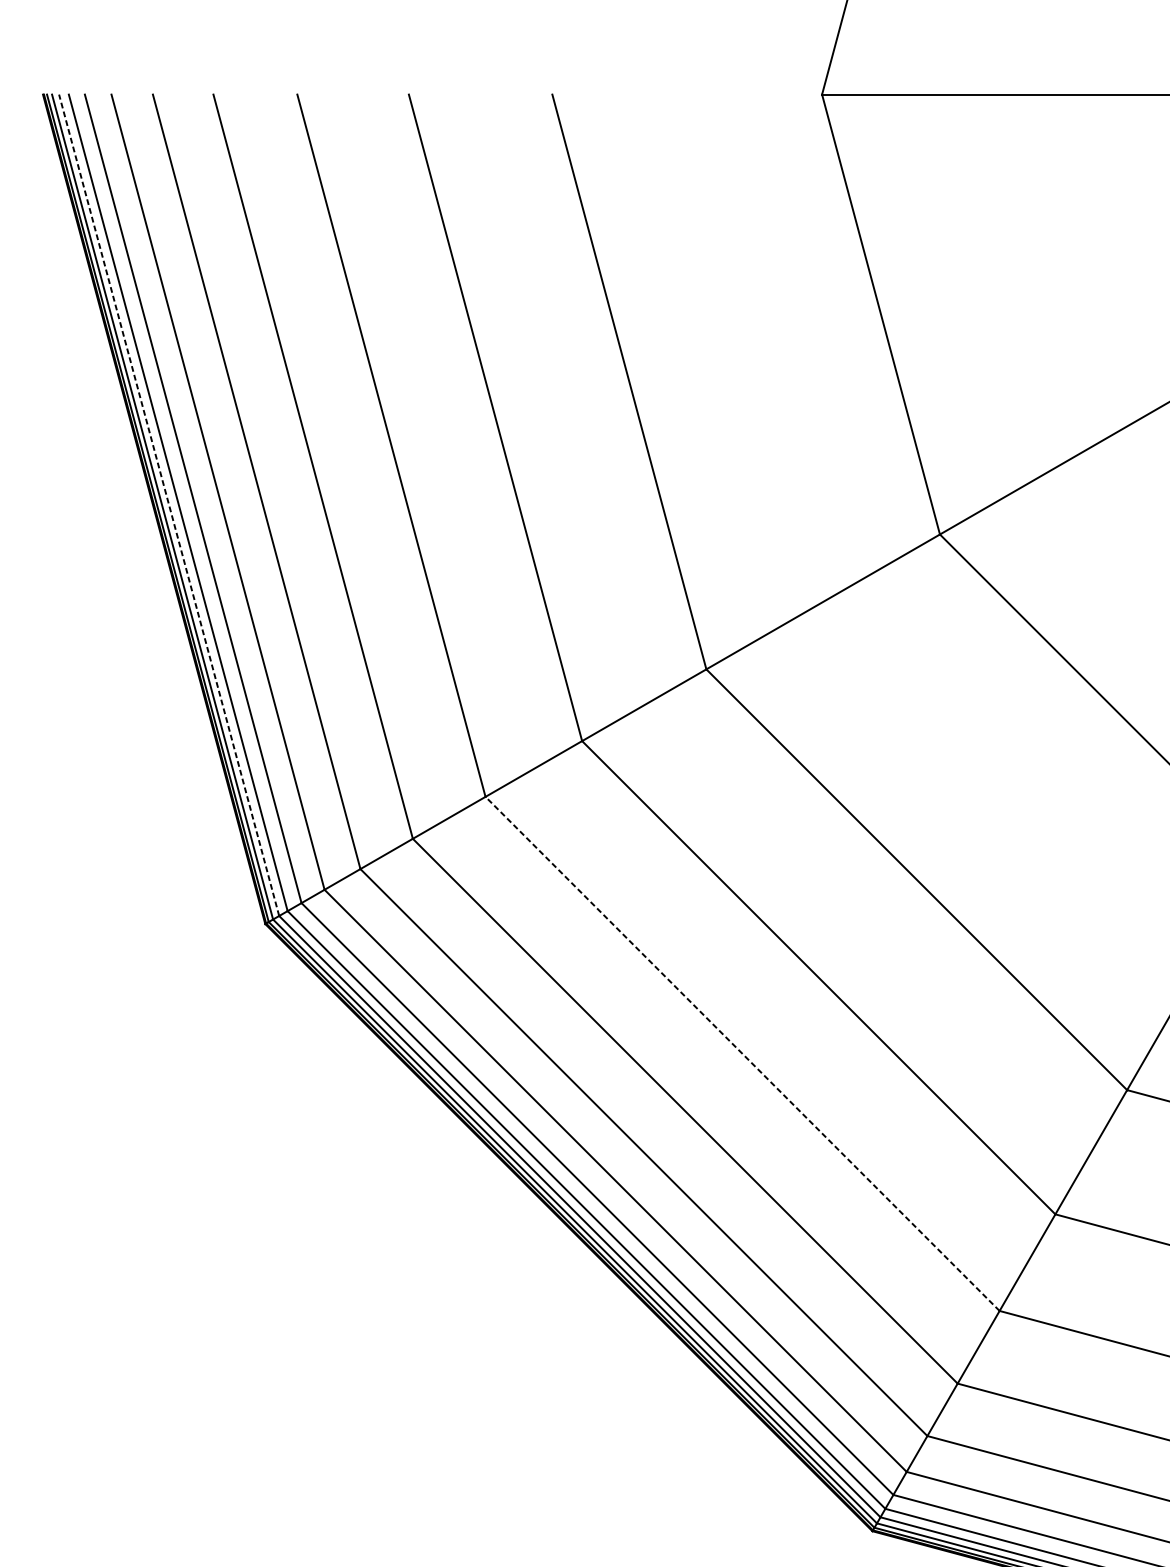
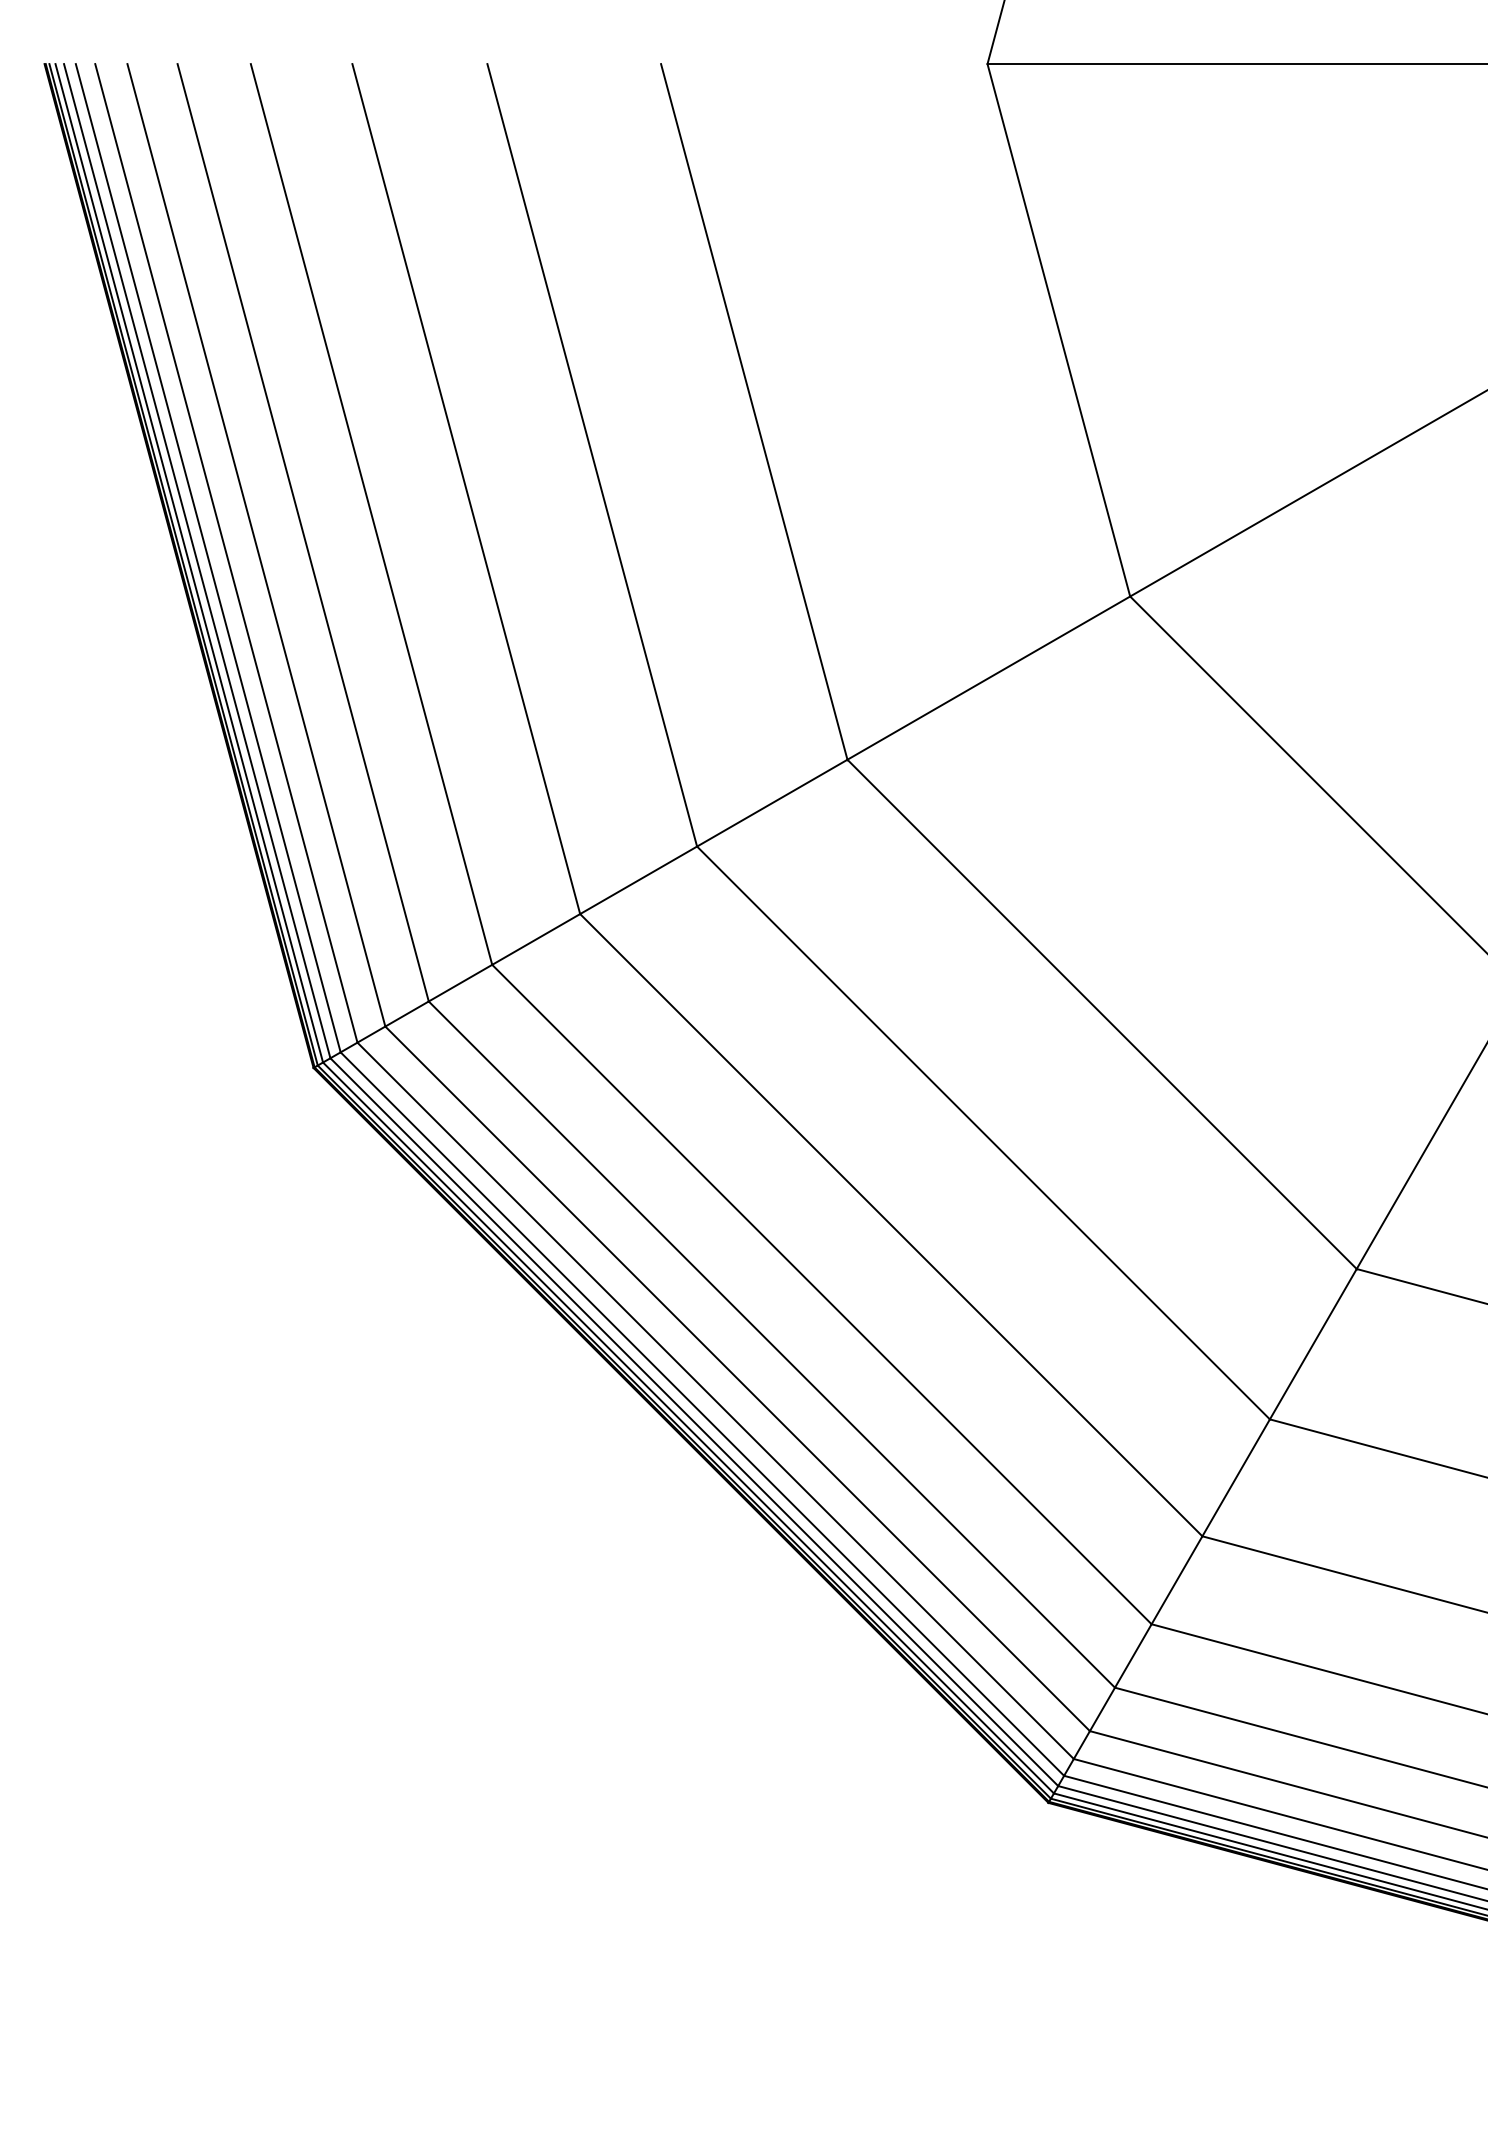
line: (169, 505) -> (197, 561), dashed -> solid
line: (742, 1054) -> (891, 1225), dashed -> solid

